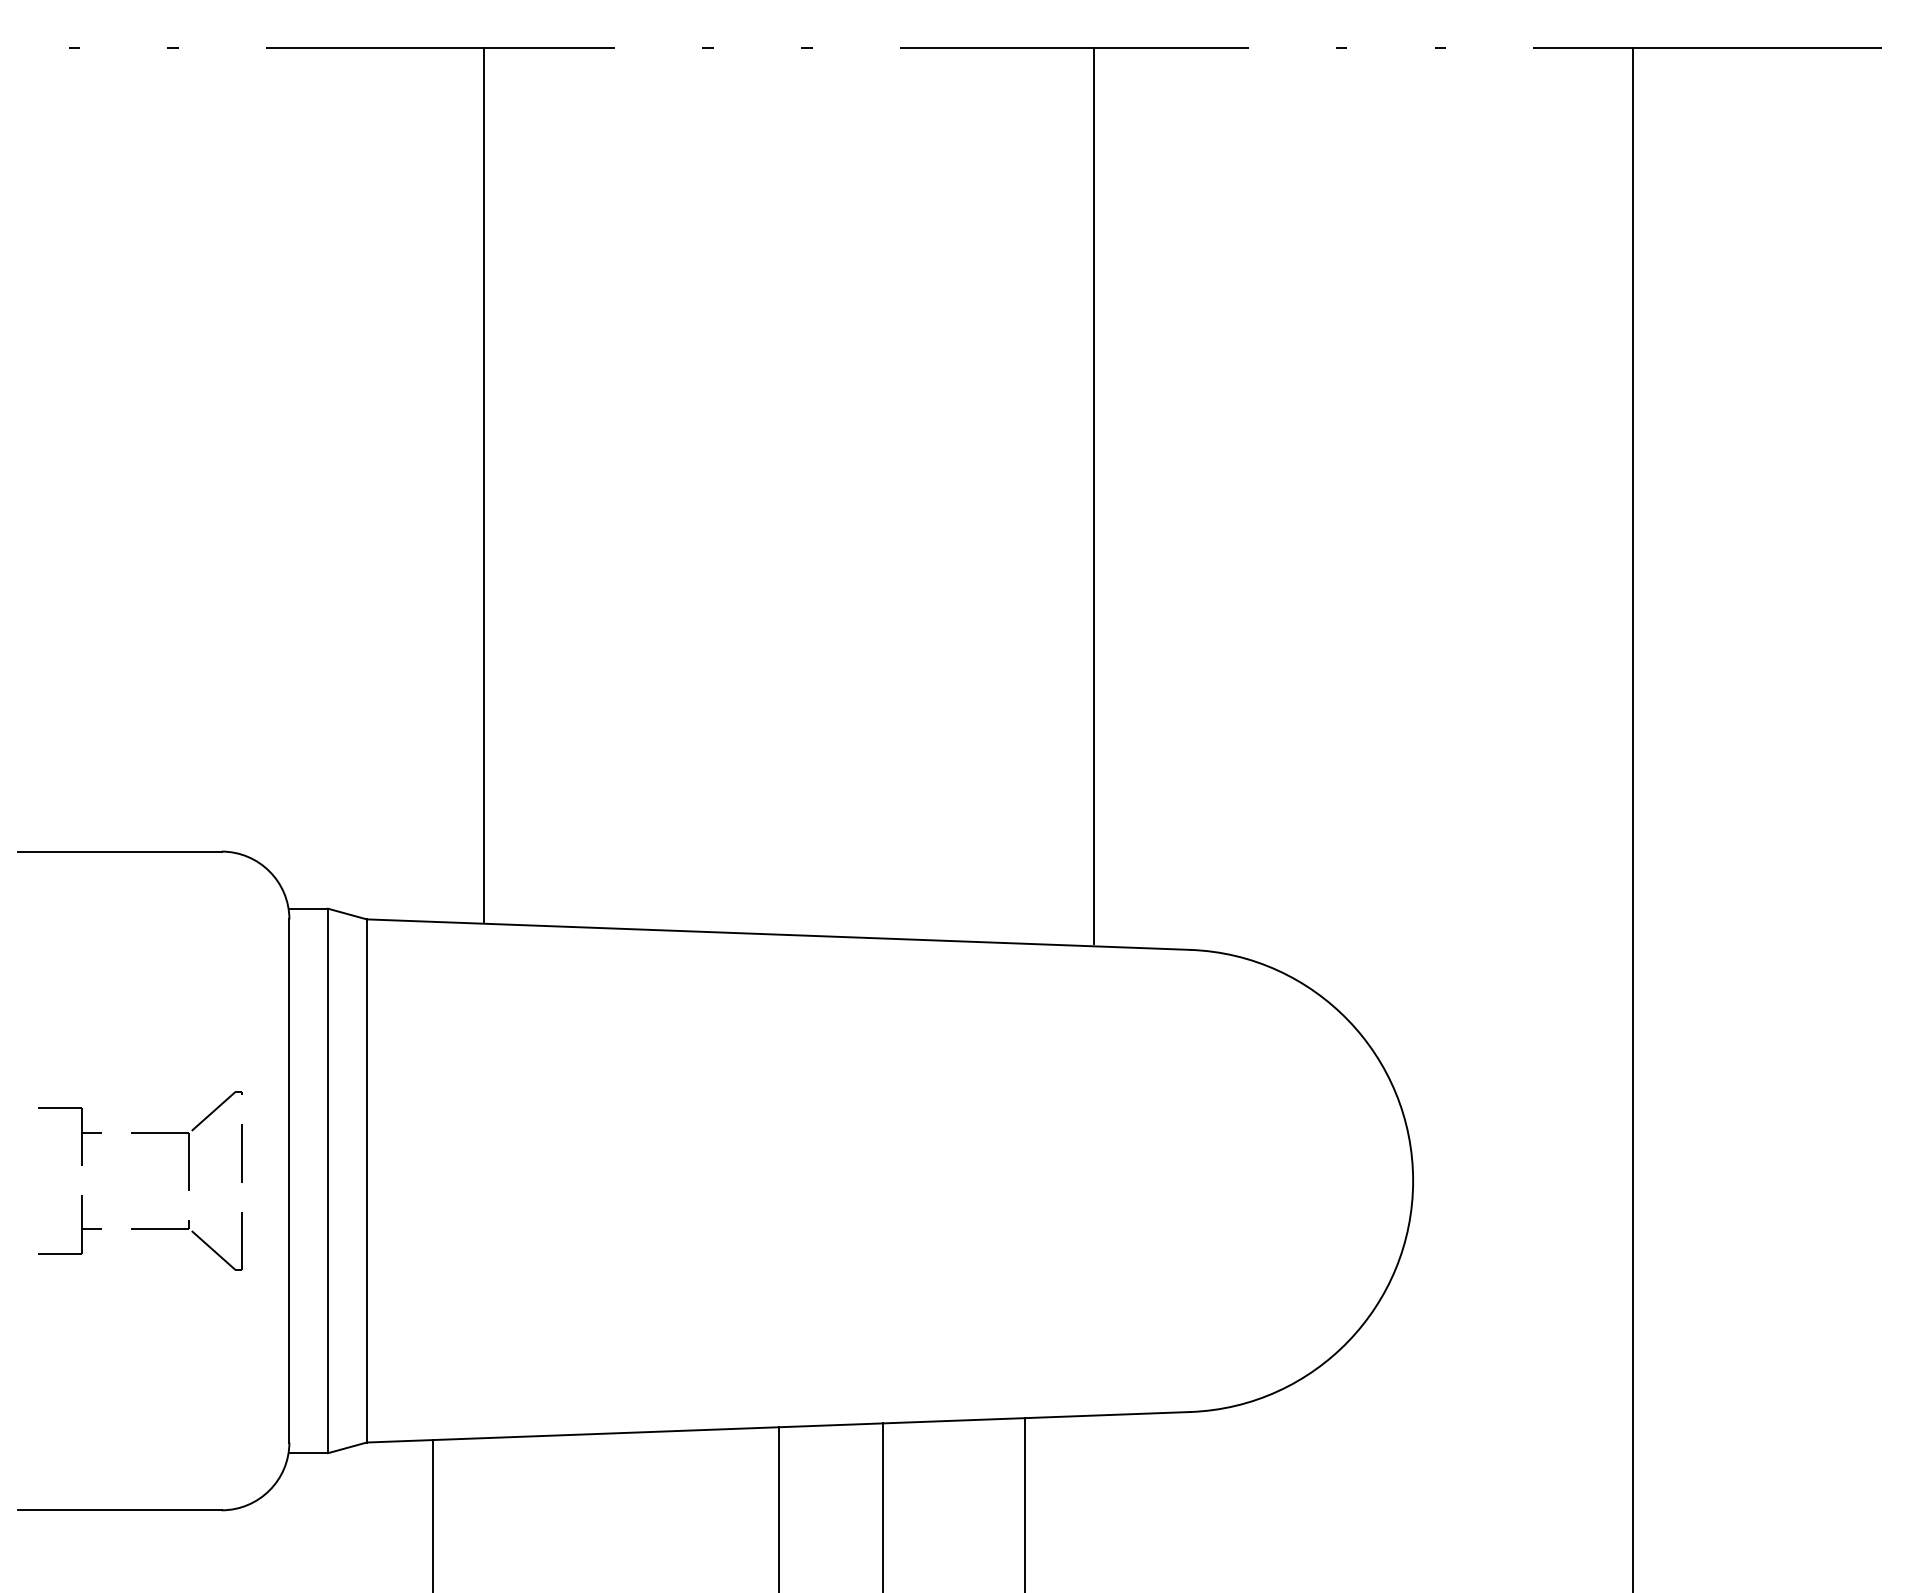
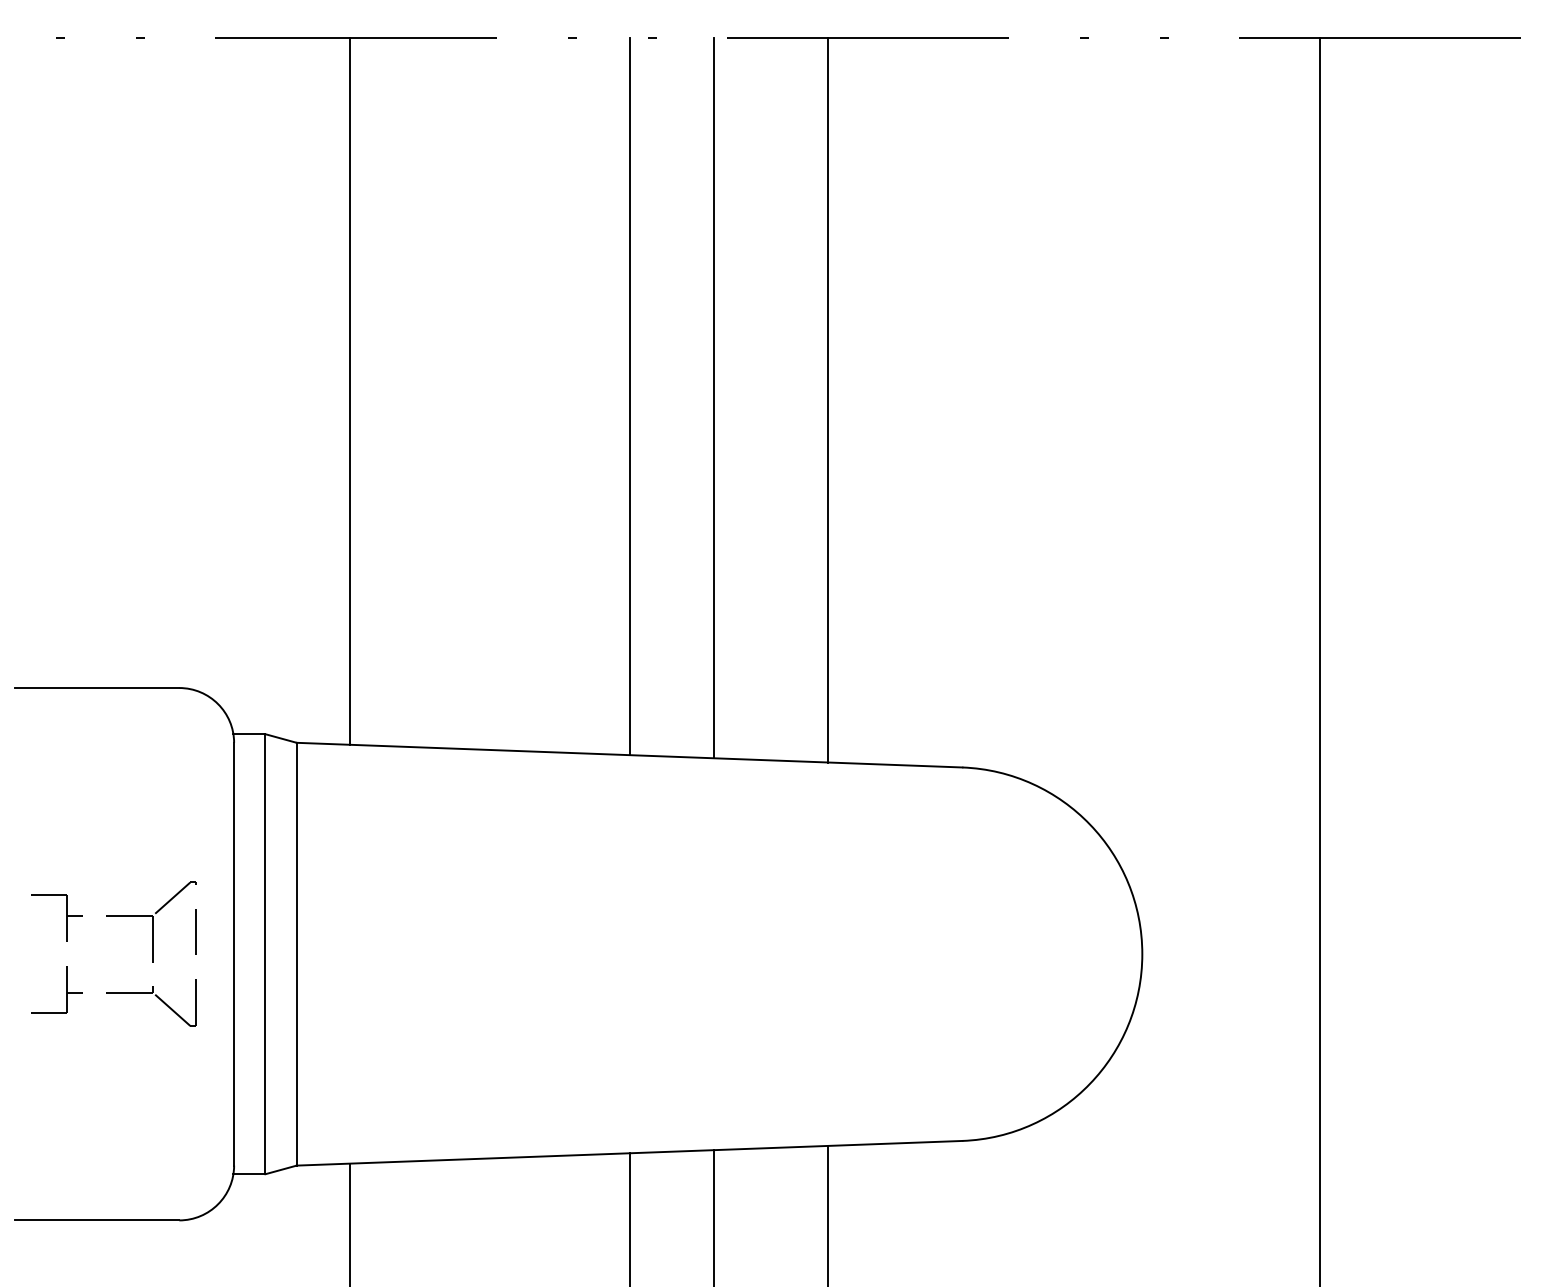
line: (483, 484) -> (349, 391), moved
line: (778, 490) -> (629, 396), added
line: (883, 492) -> (714, 397), added
line: (1093, 495) -> (828, 400), moved

